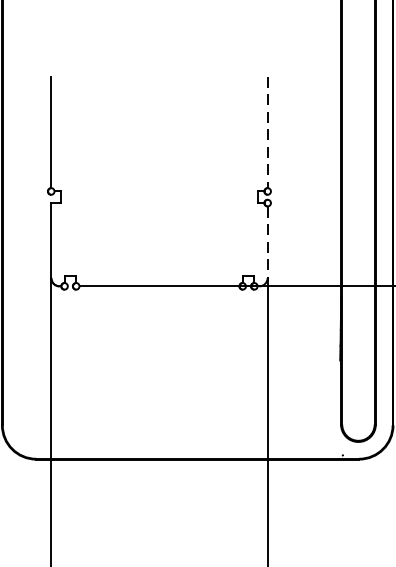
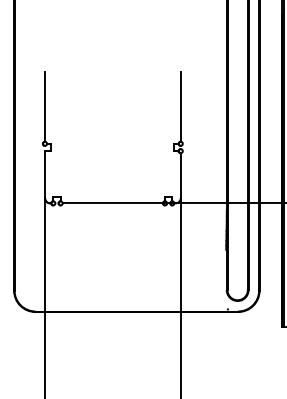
line: (267, 131) -> (180, 106), dashed -> solid
line: (267, 243) -> (180, 176), dashed -> solid

